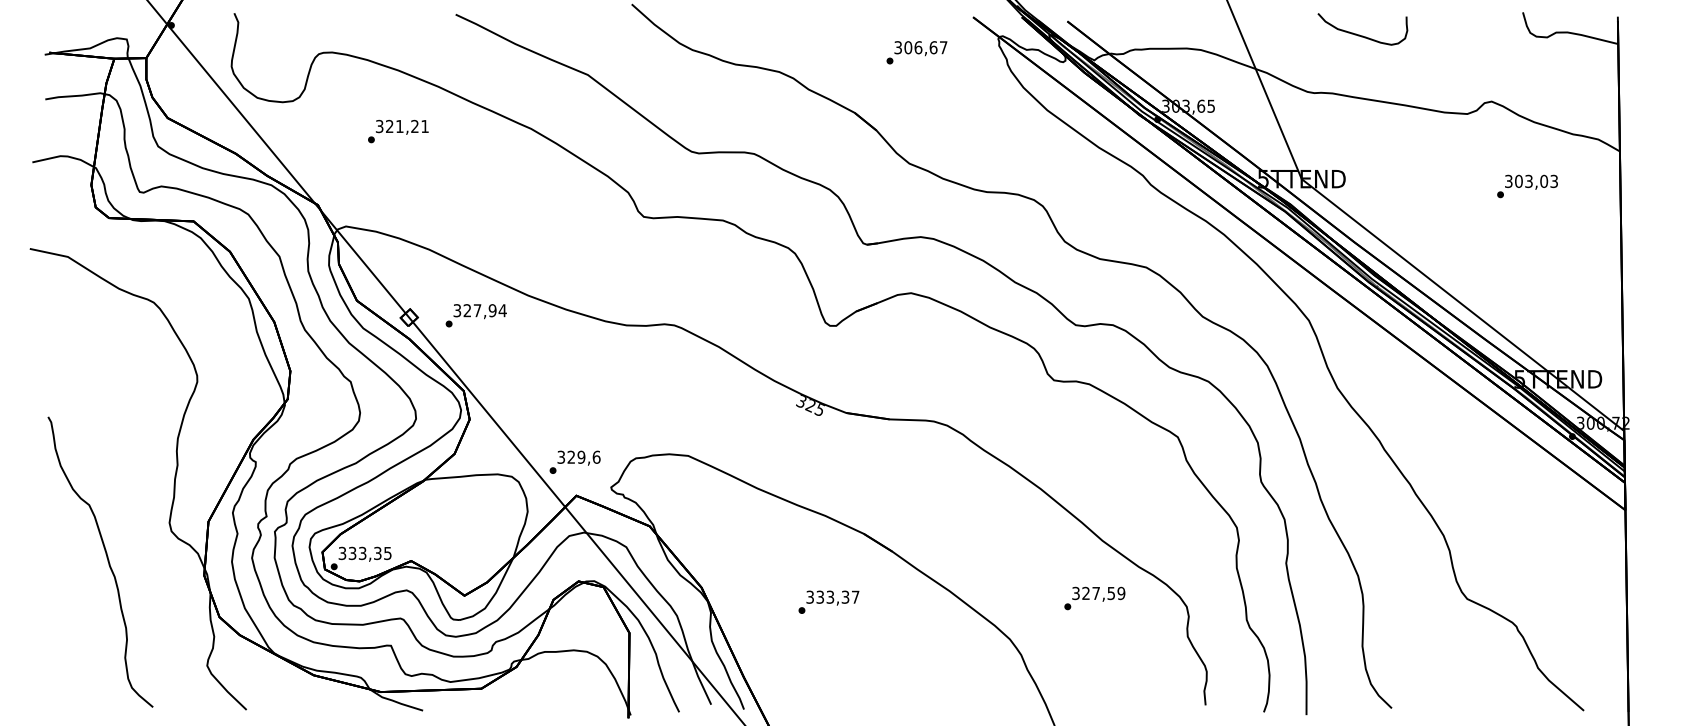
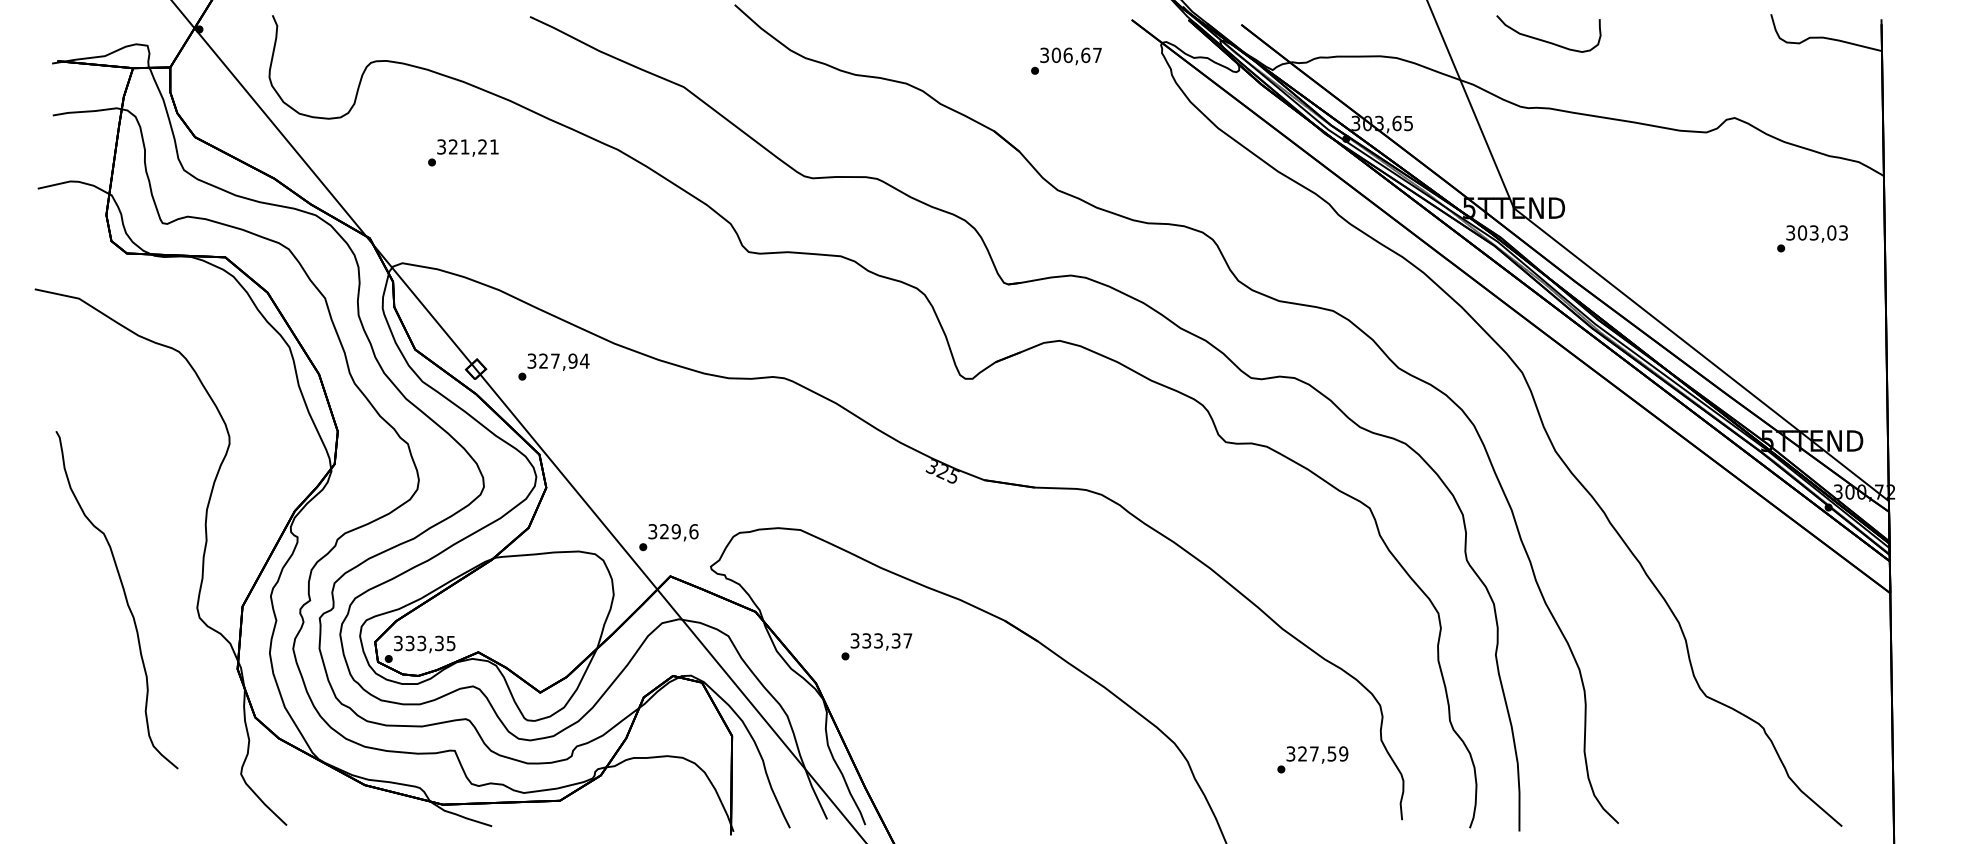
curve: (1359, 34) -> (1545, 39), moved
text: (1527, 186) -> (1812, 238), moved
part: (106, 558) -> (123, 595), moved
text: (1094, 598) -> (1312, 759), moved
text: (828, 601) -> (876, 645), moved

